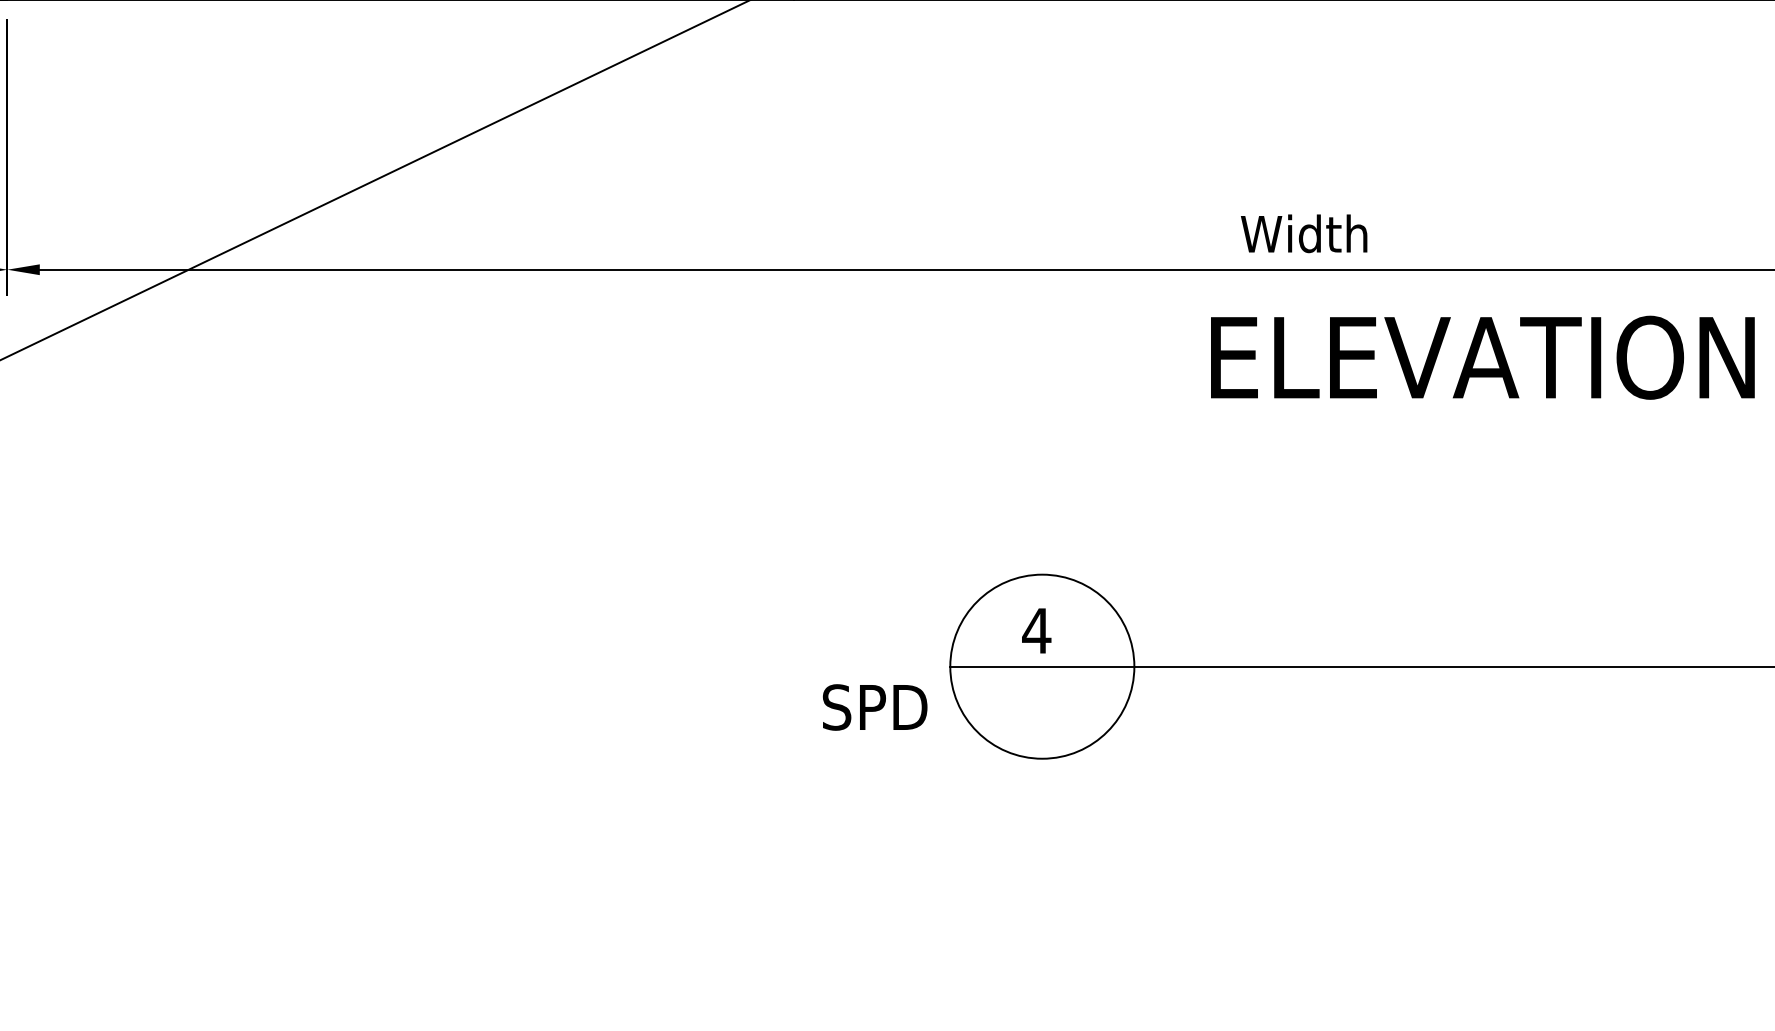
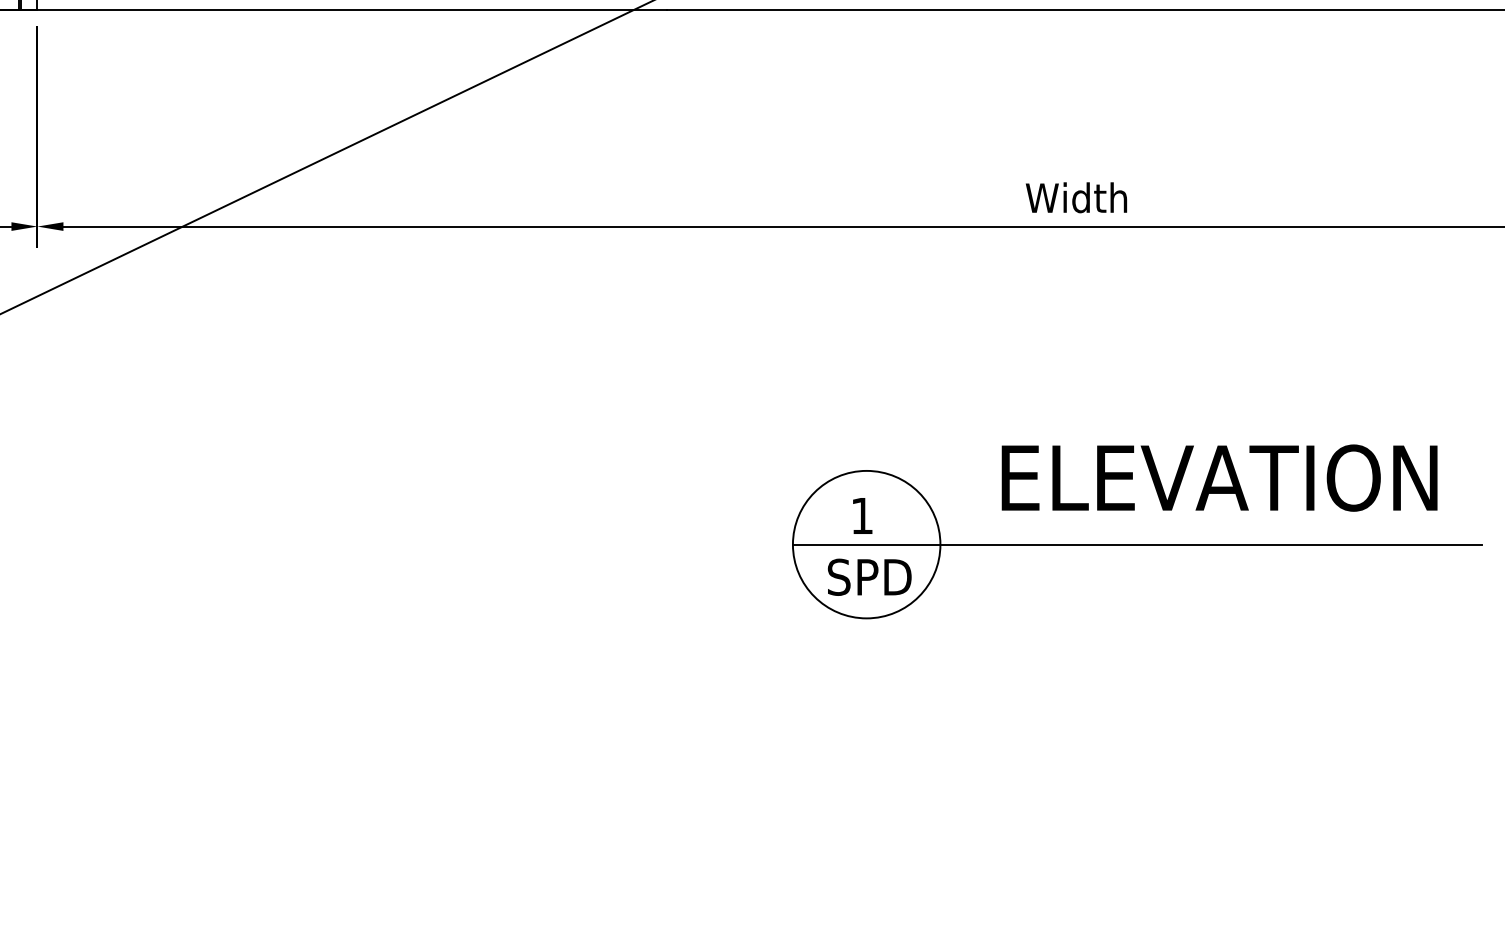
text: (1482, 356) -> (1219, 477), moved
text: (1035, 630) -> (861, 515), 4 -> 1
text: (874, 706) -> (869, 576), moved

